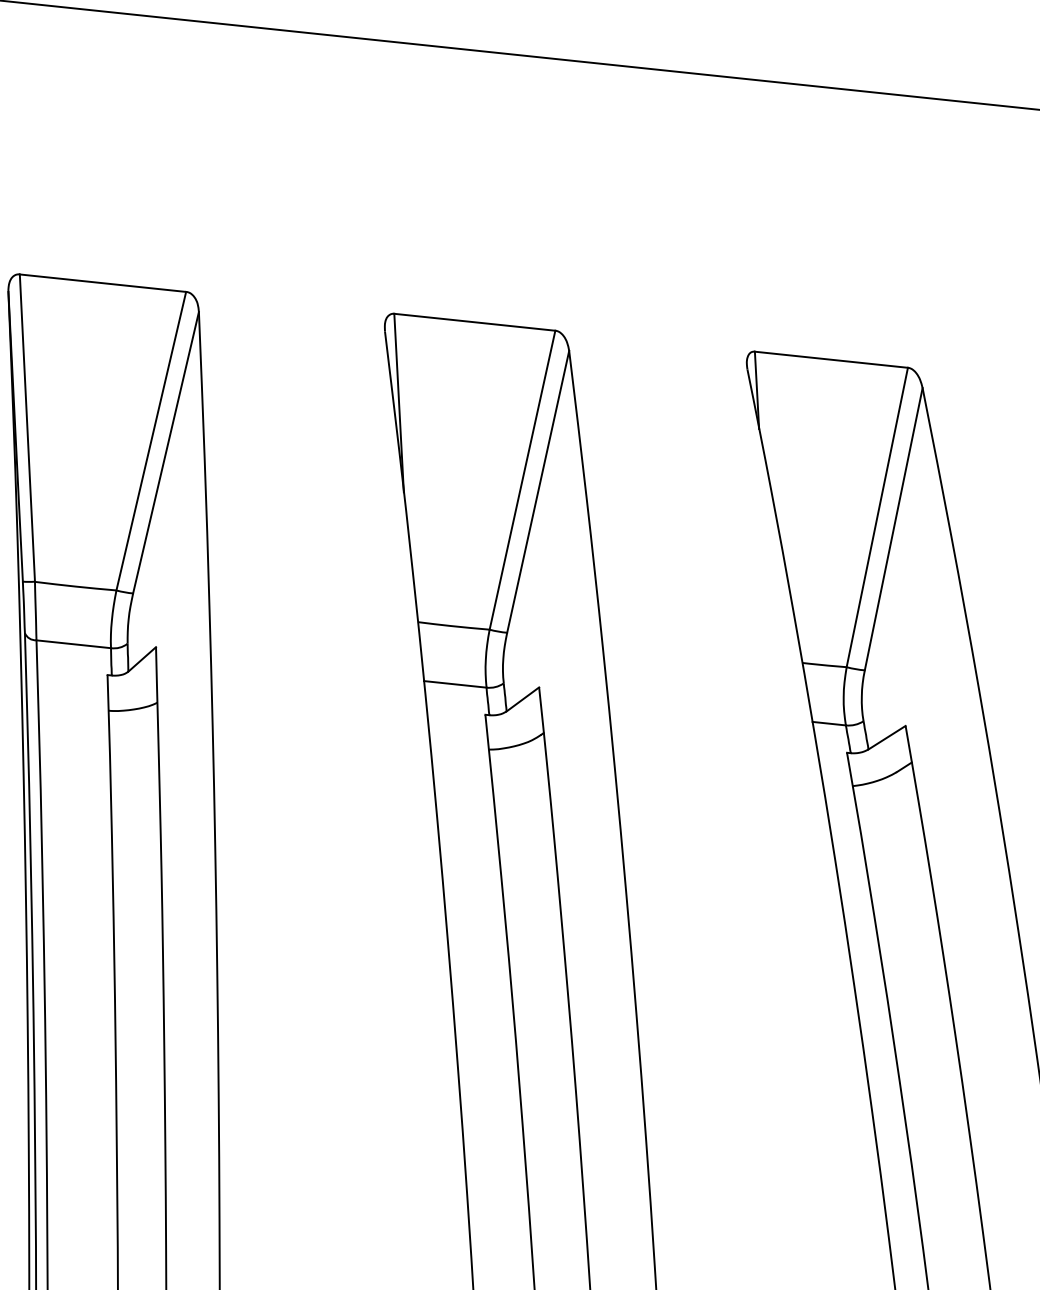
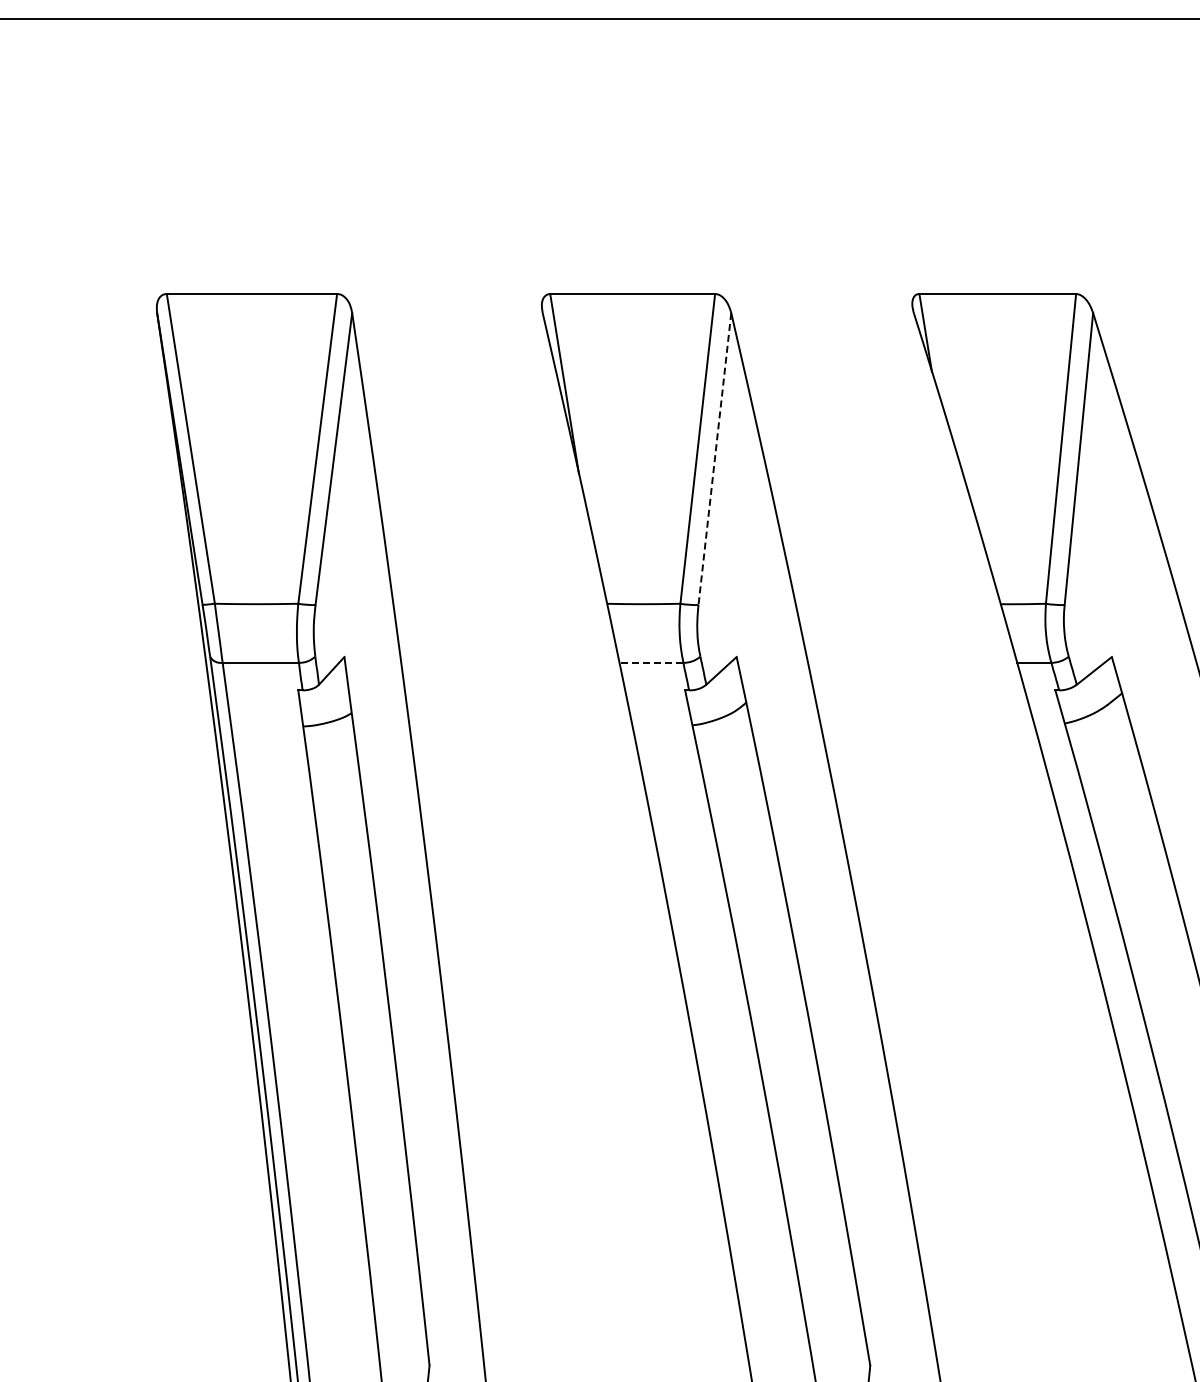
line: (537, 491) -> (714, 458), solid -> dashed
line: (454, 683) -> (650, 662), solid -> dashed

